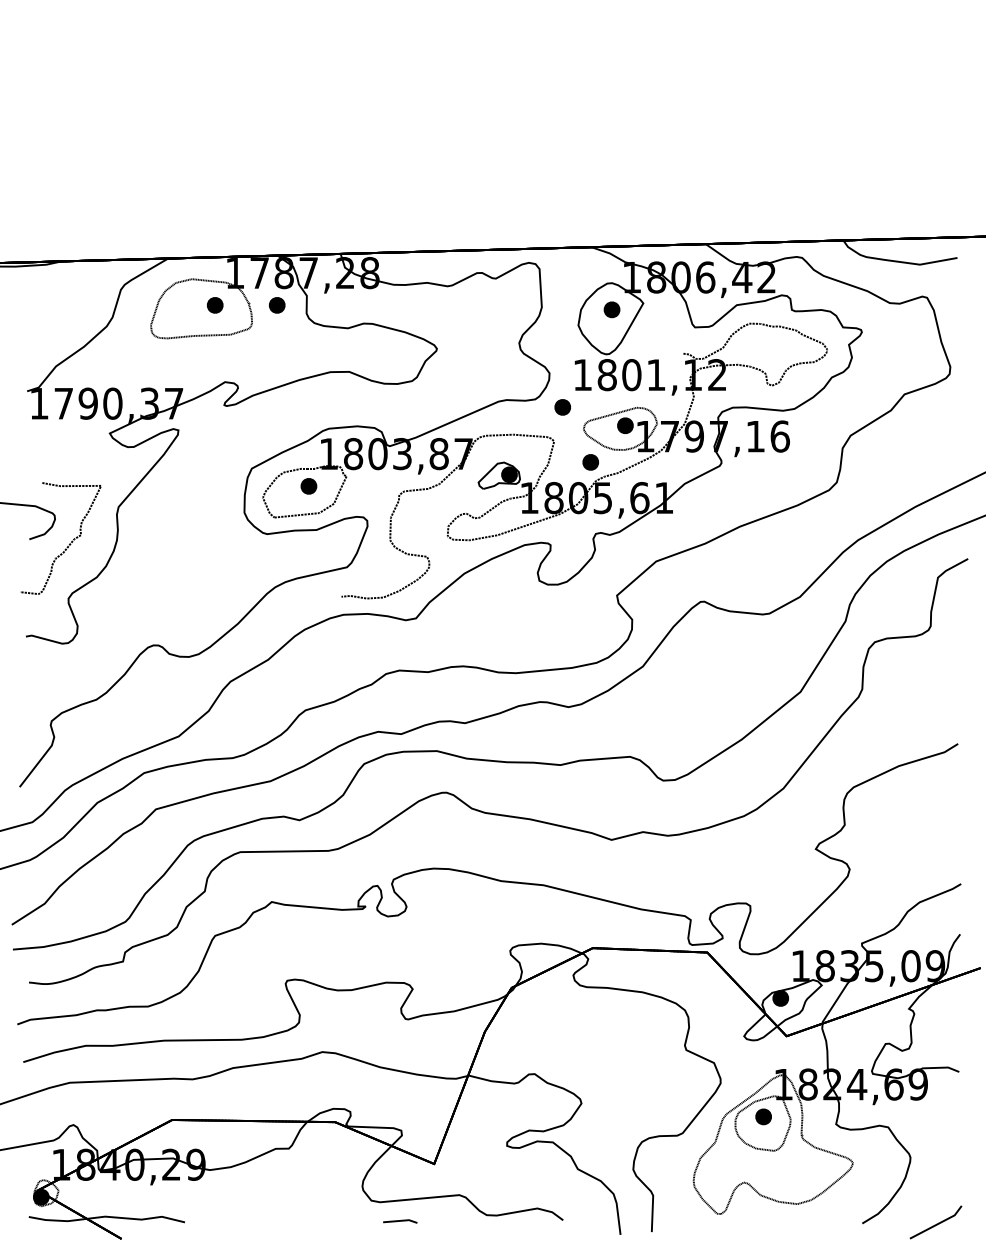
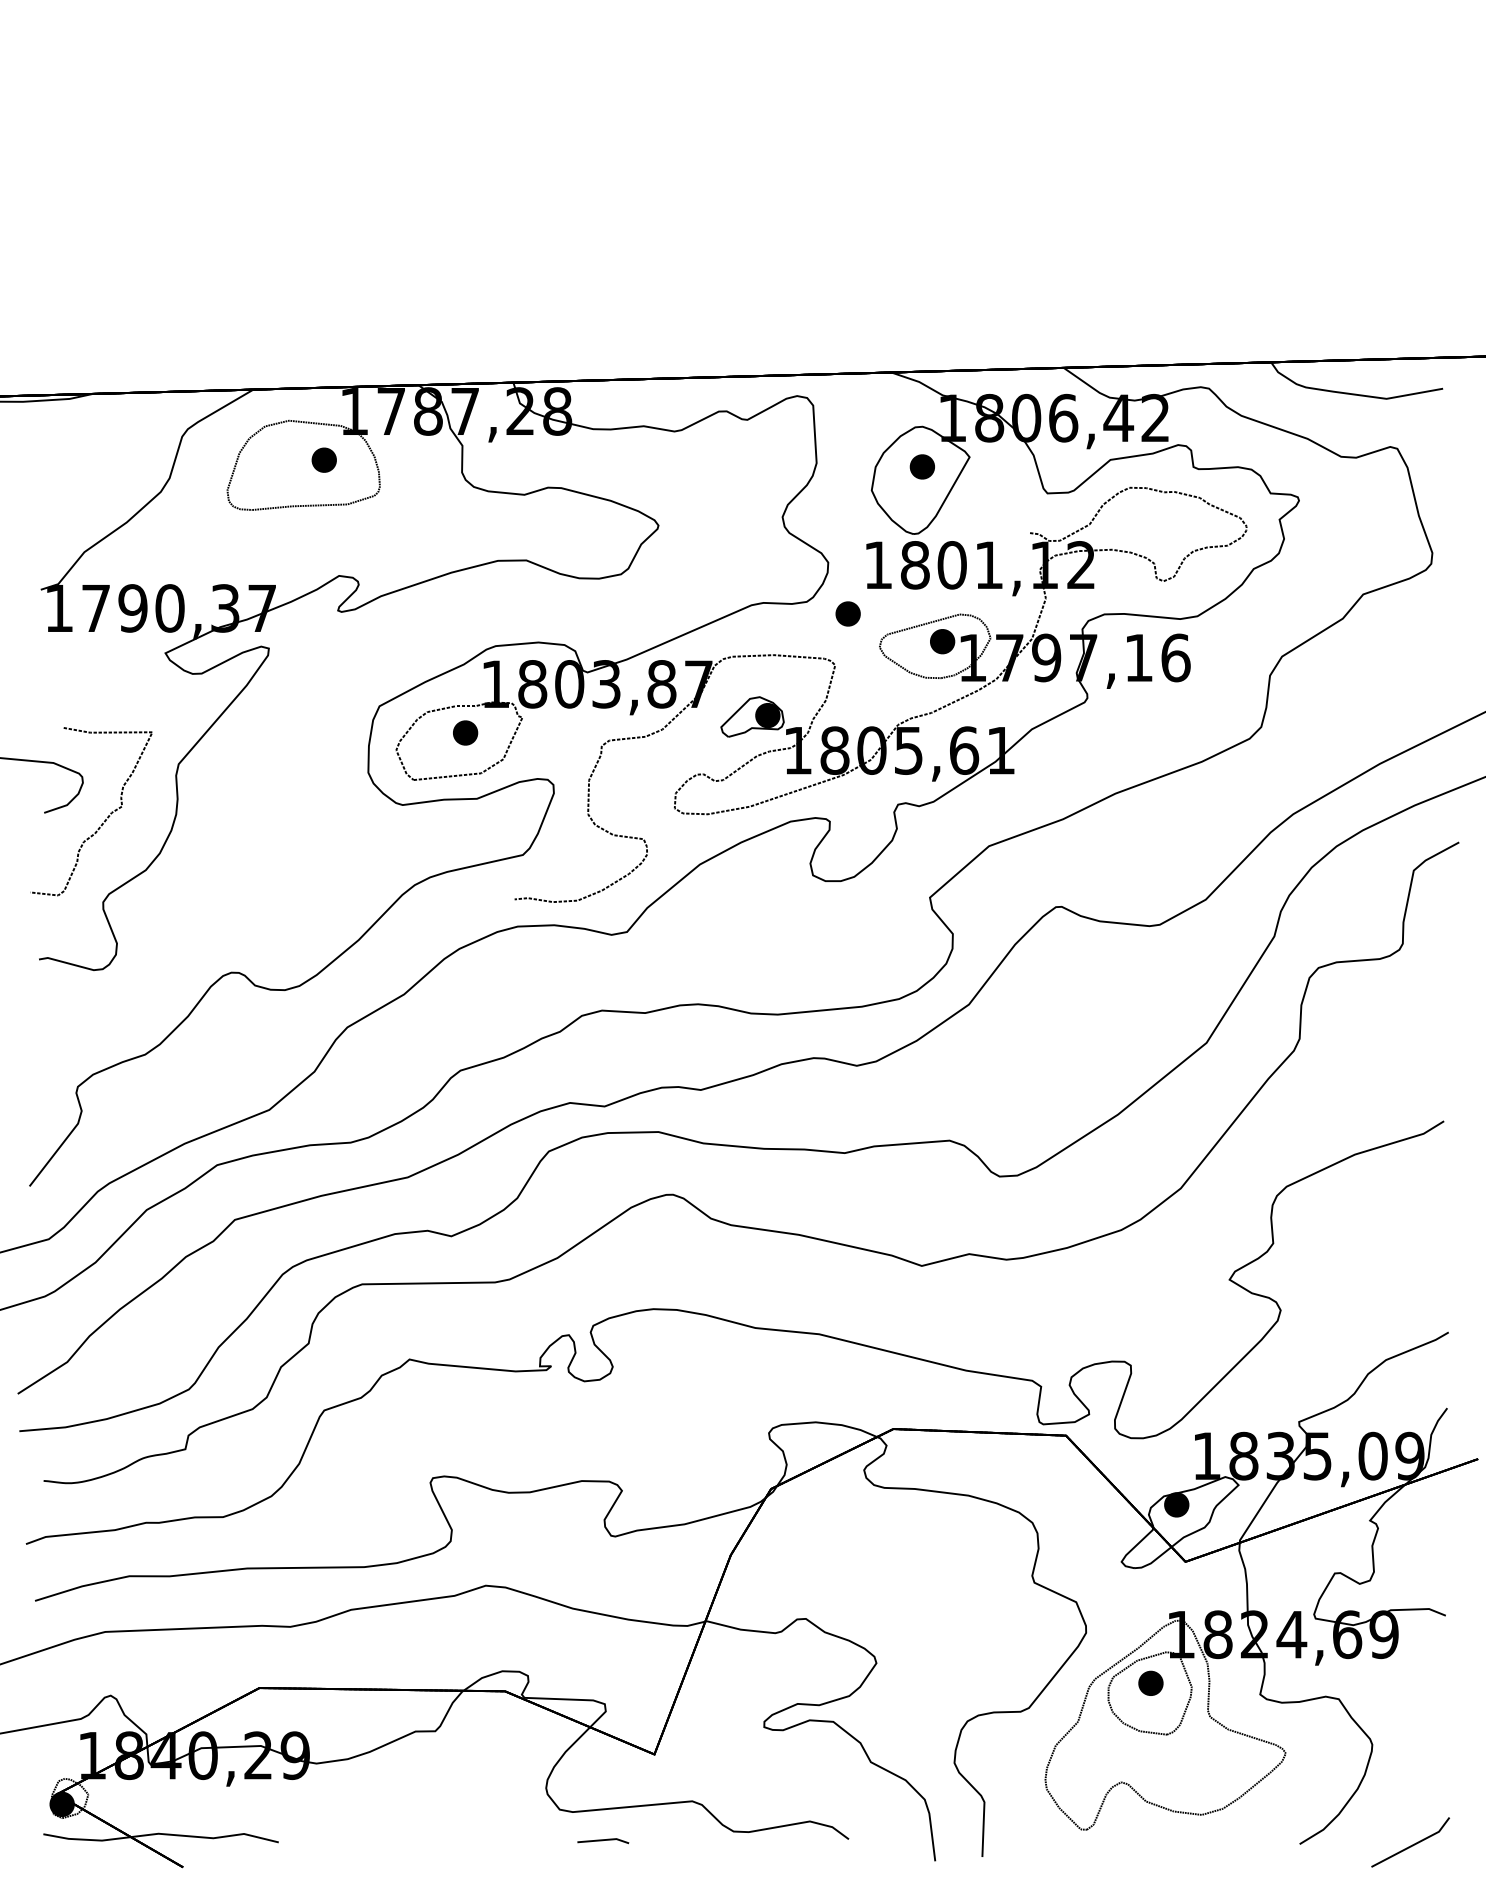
part: (277, 305) -> (418, 460), removed
part: (590, 462) -> (889, 697), removed

